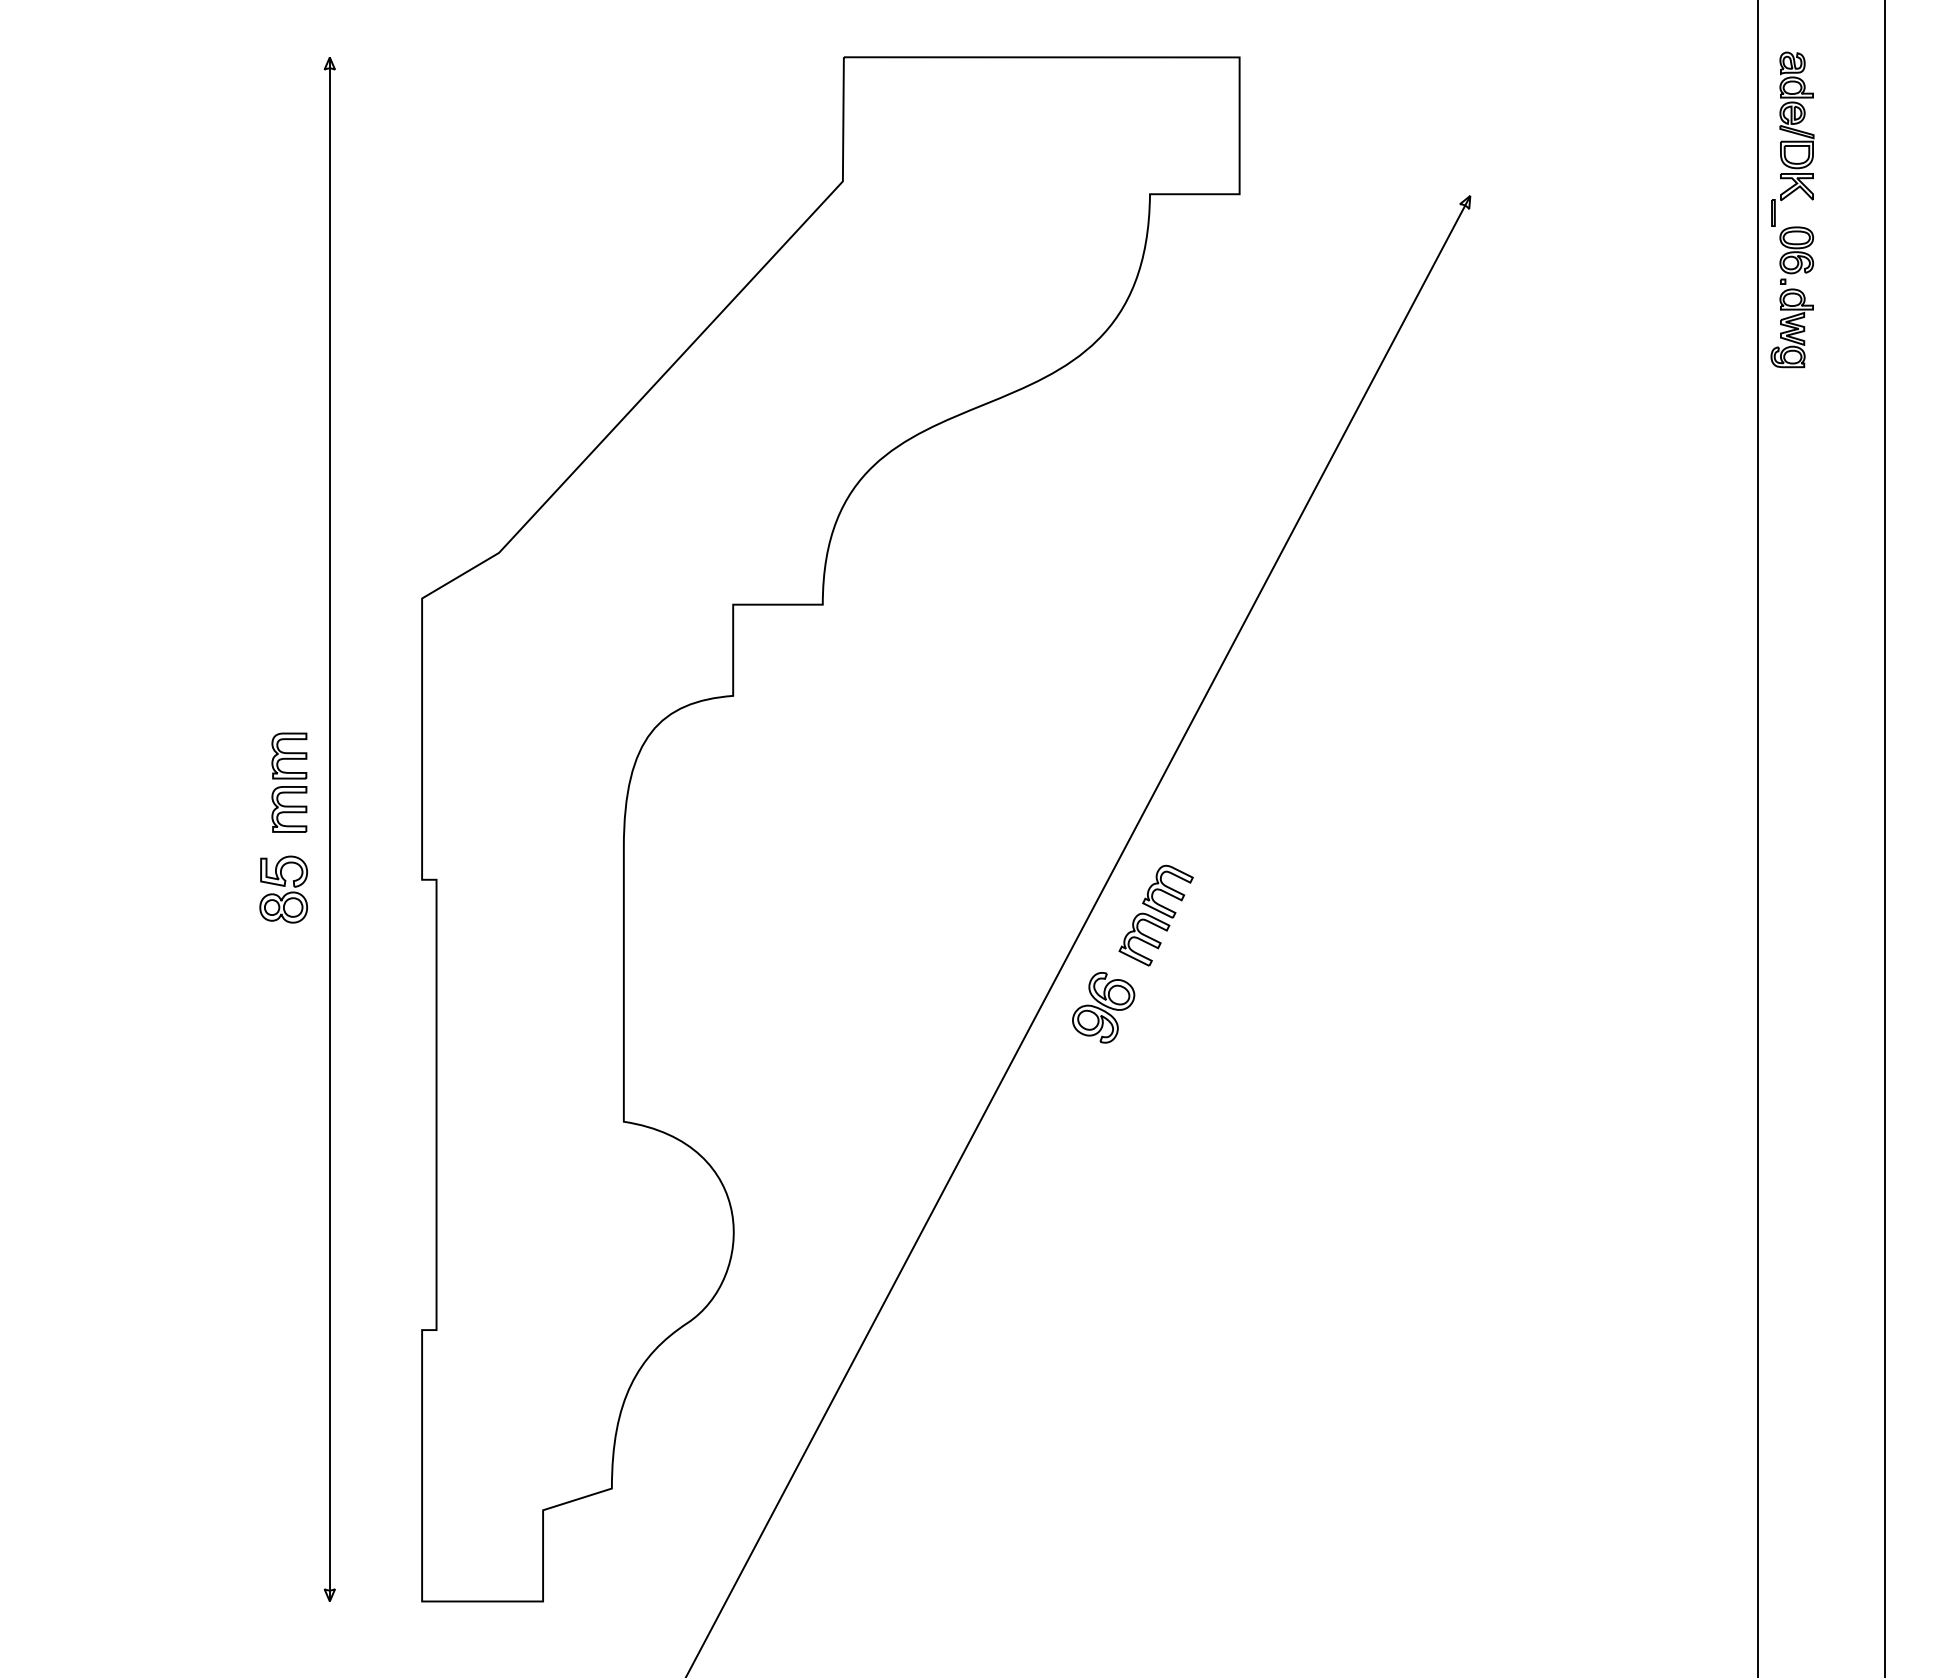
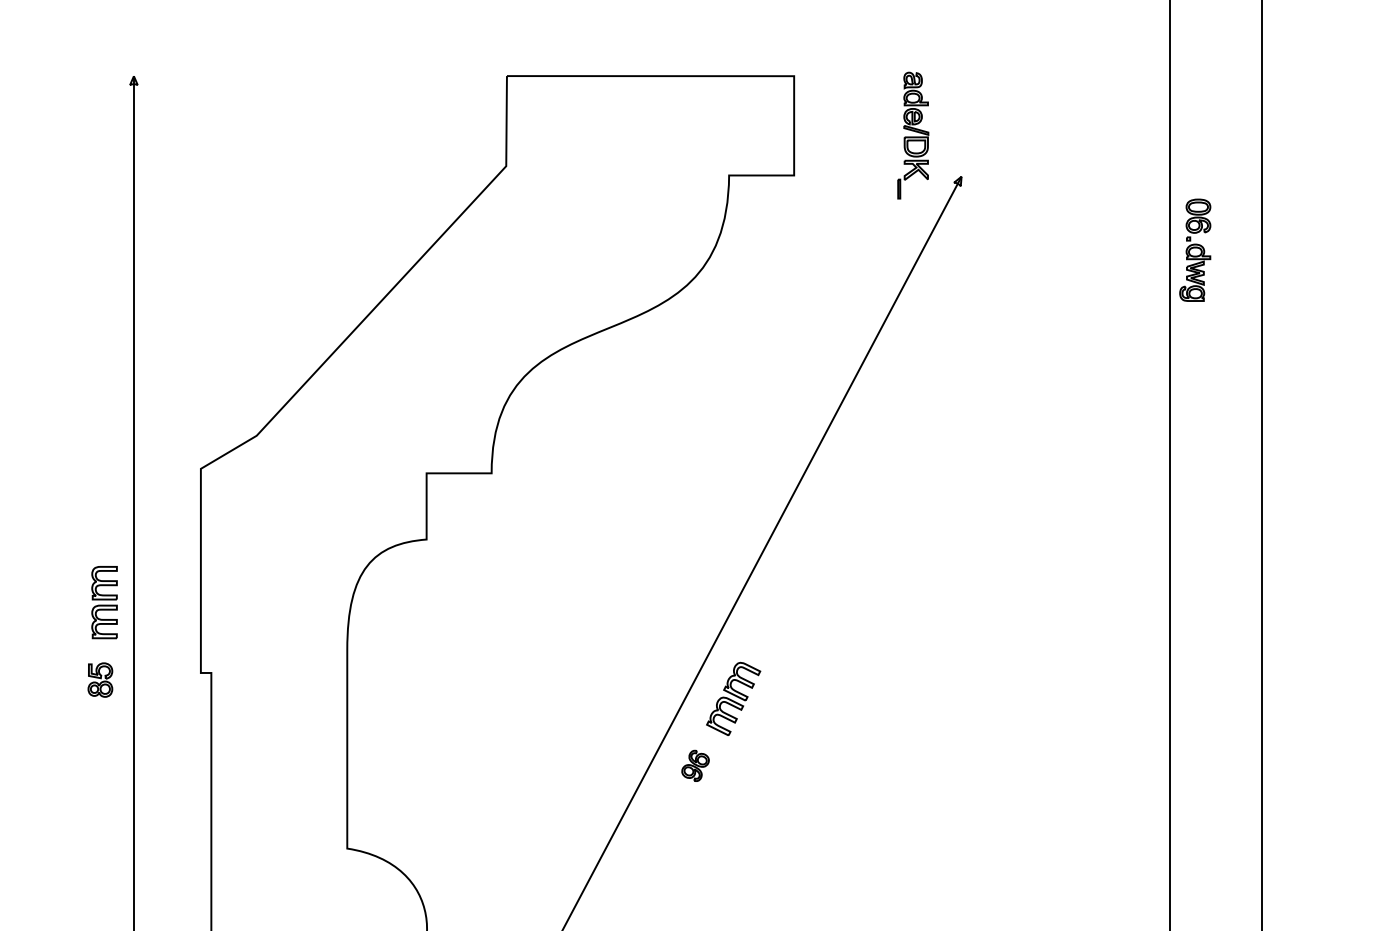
part: (1792, 138) -> (913, 135), moved
part: (283, 889) -> (100, 680), size x0.7
part: (1103, 1007) -> (695, 765), size x0.6

